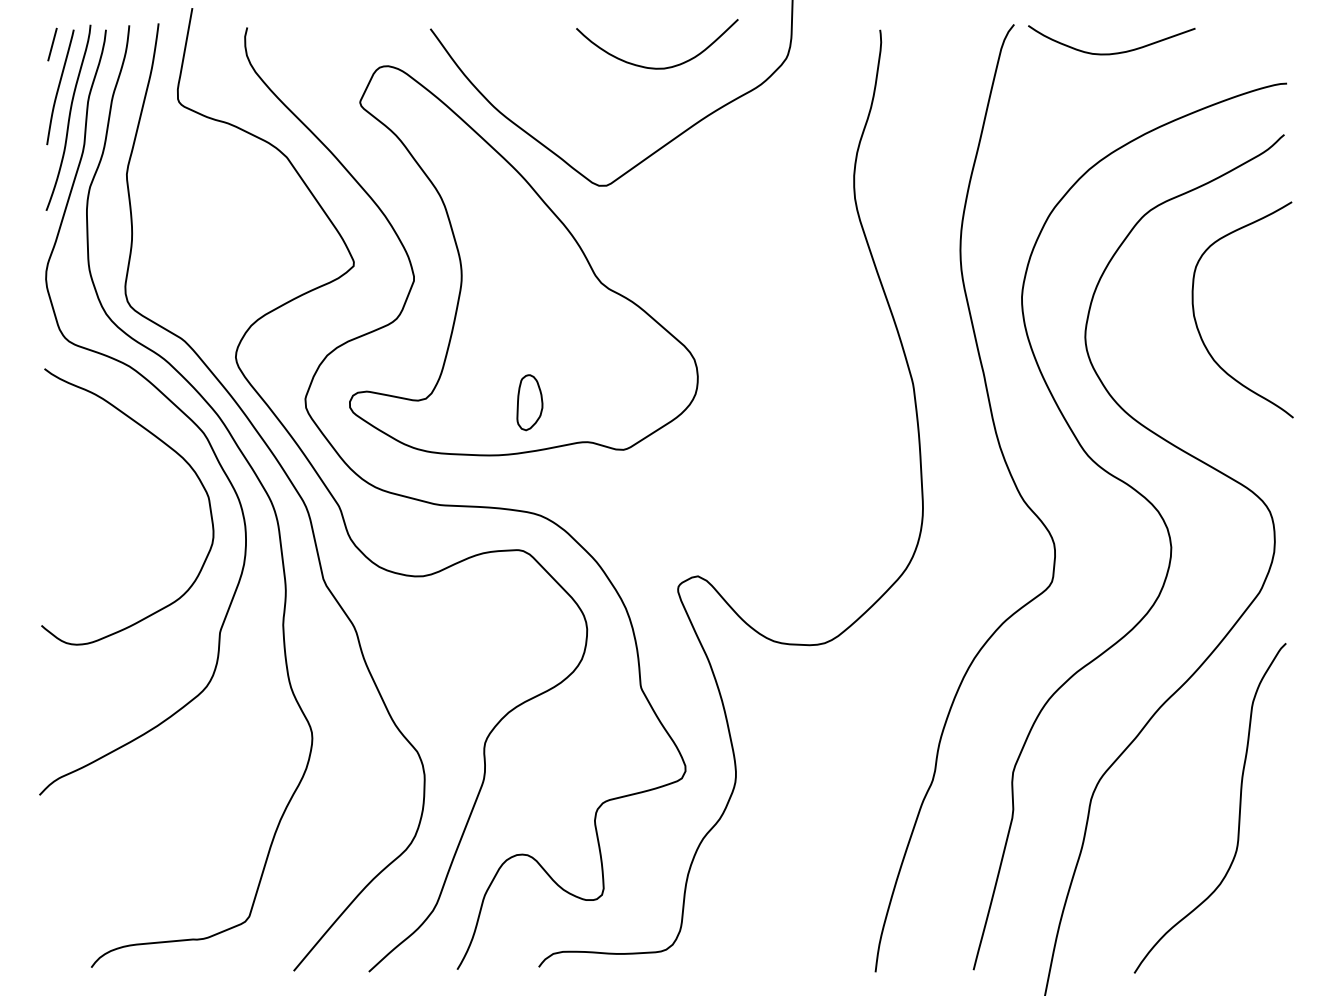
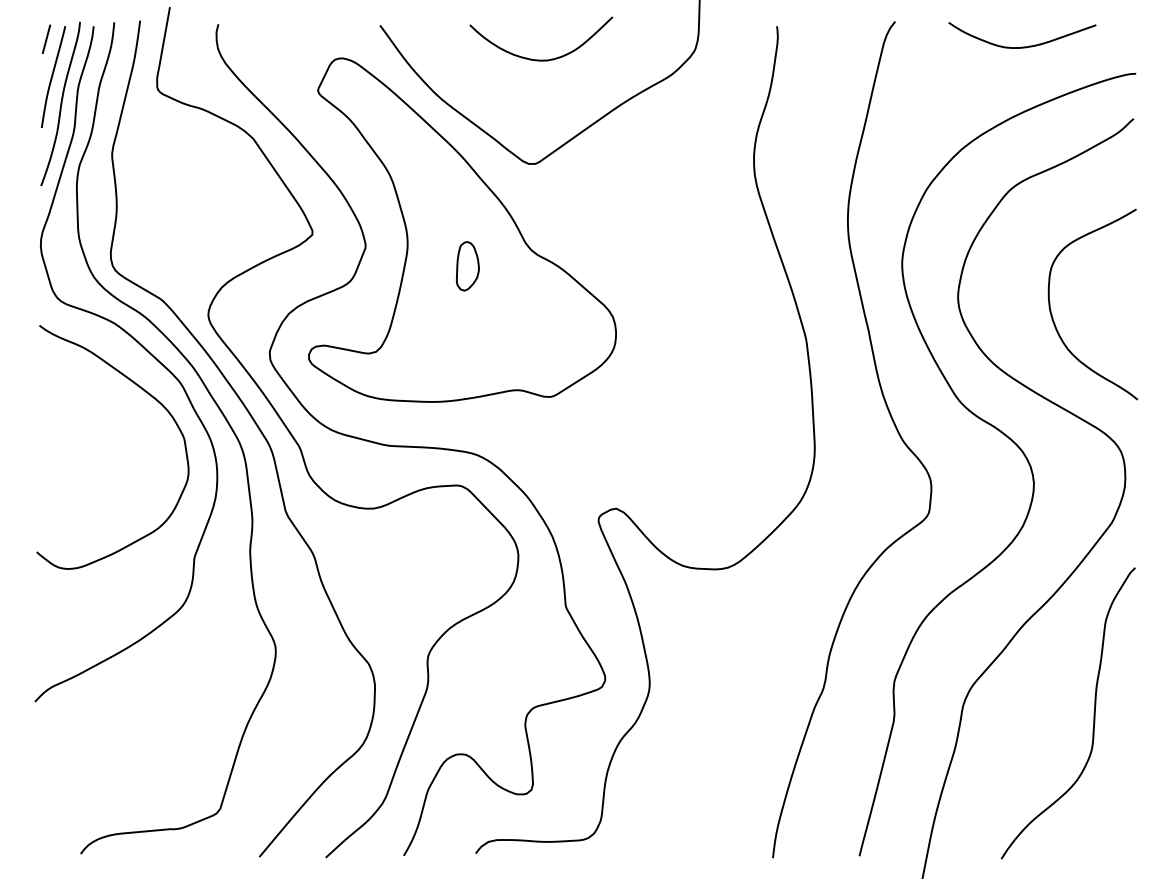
curve: (1111, 52) -> (1022, 46), moved
curve: (657, 67) -> (541, 59), moved
curve: (1197, 324) -> (1053, 317), moved
part: (529, 402) -> (467, 266), moved

